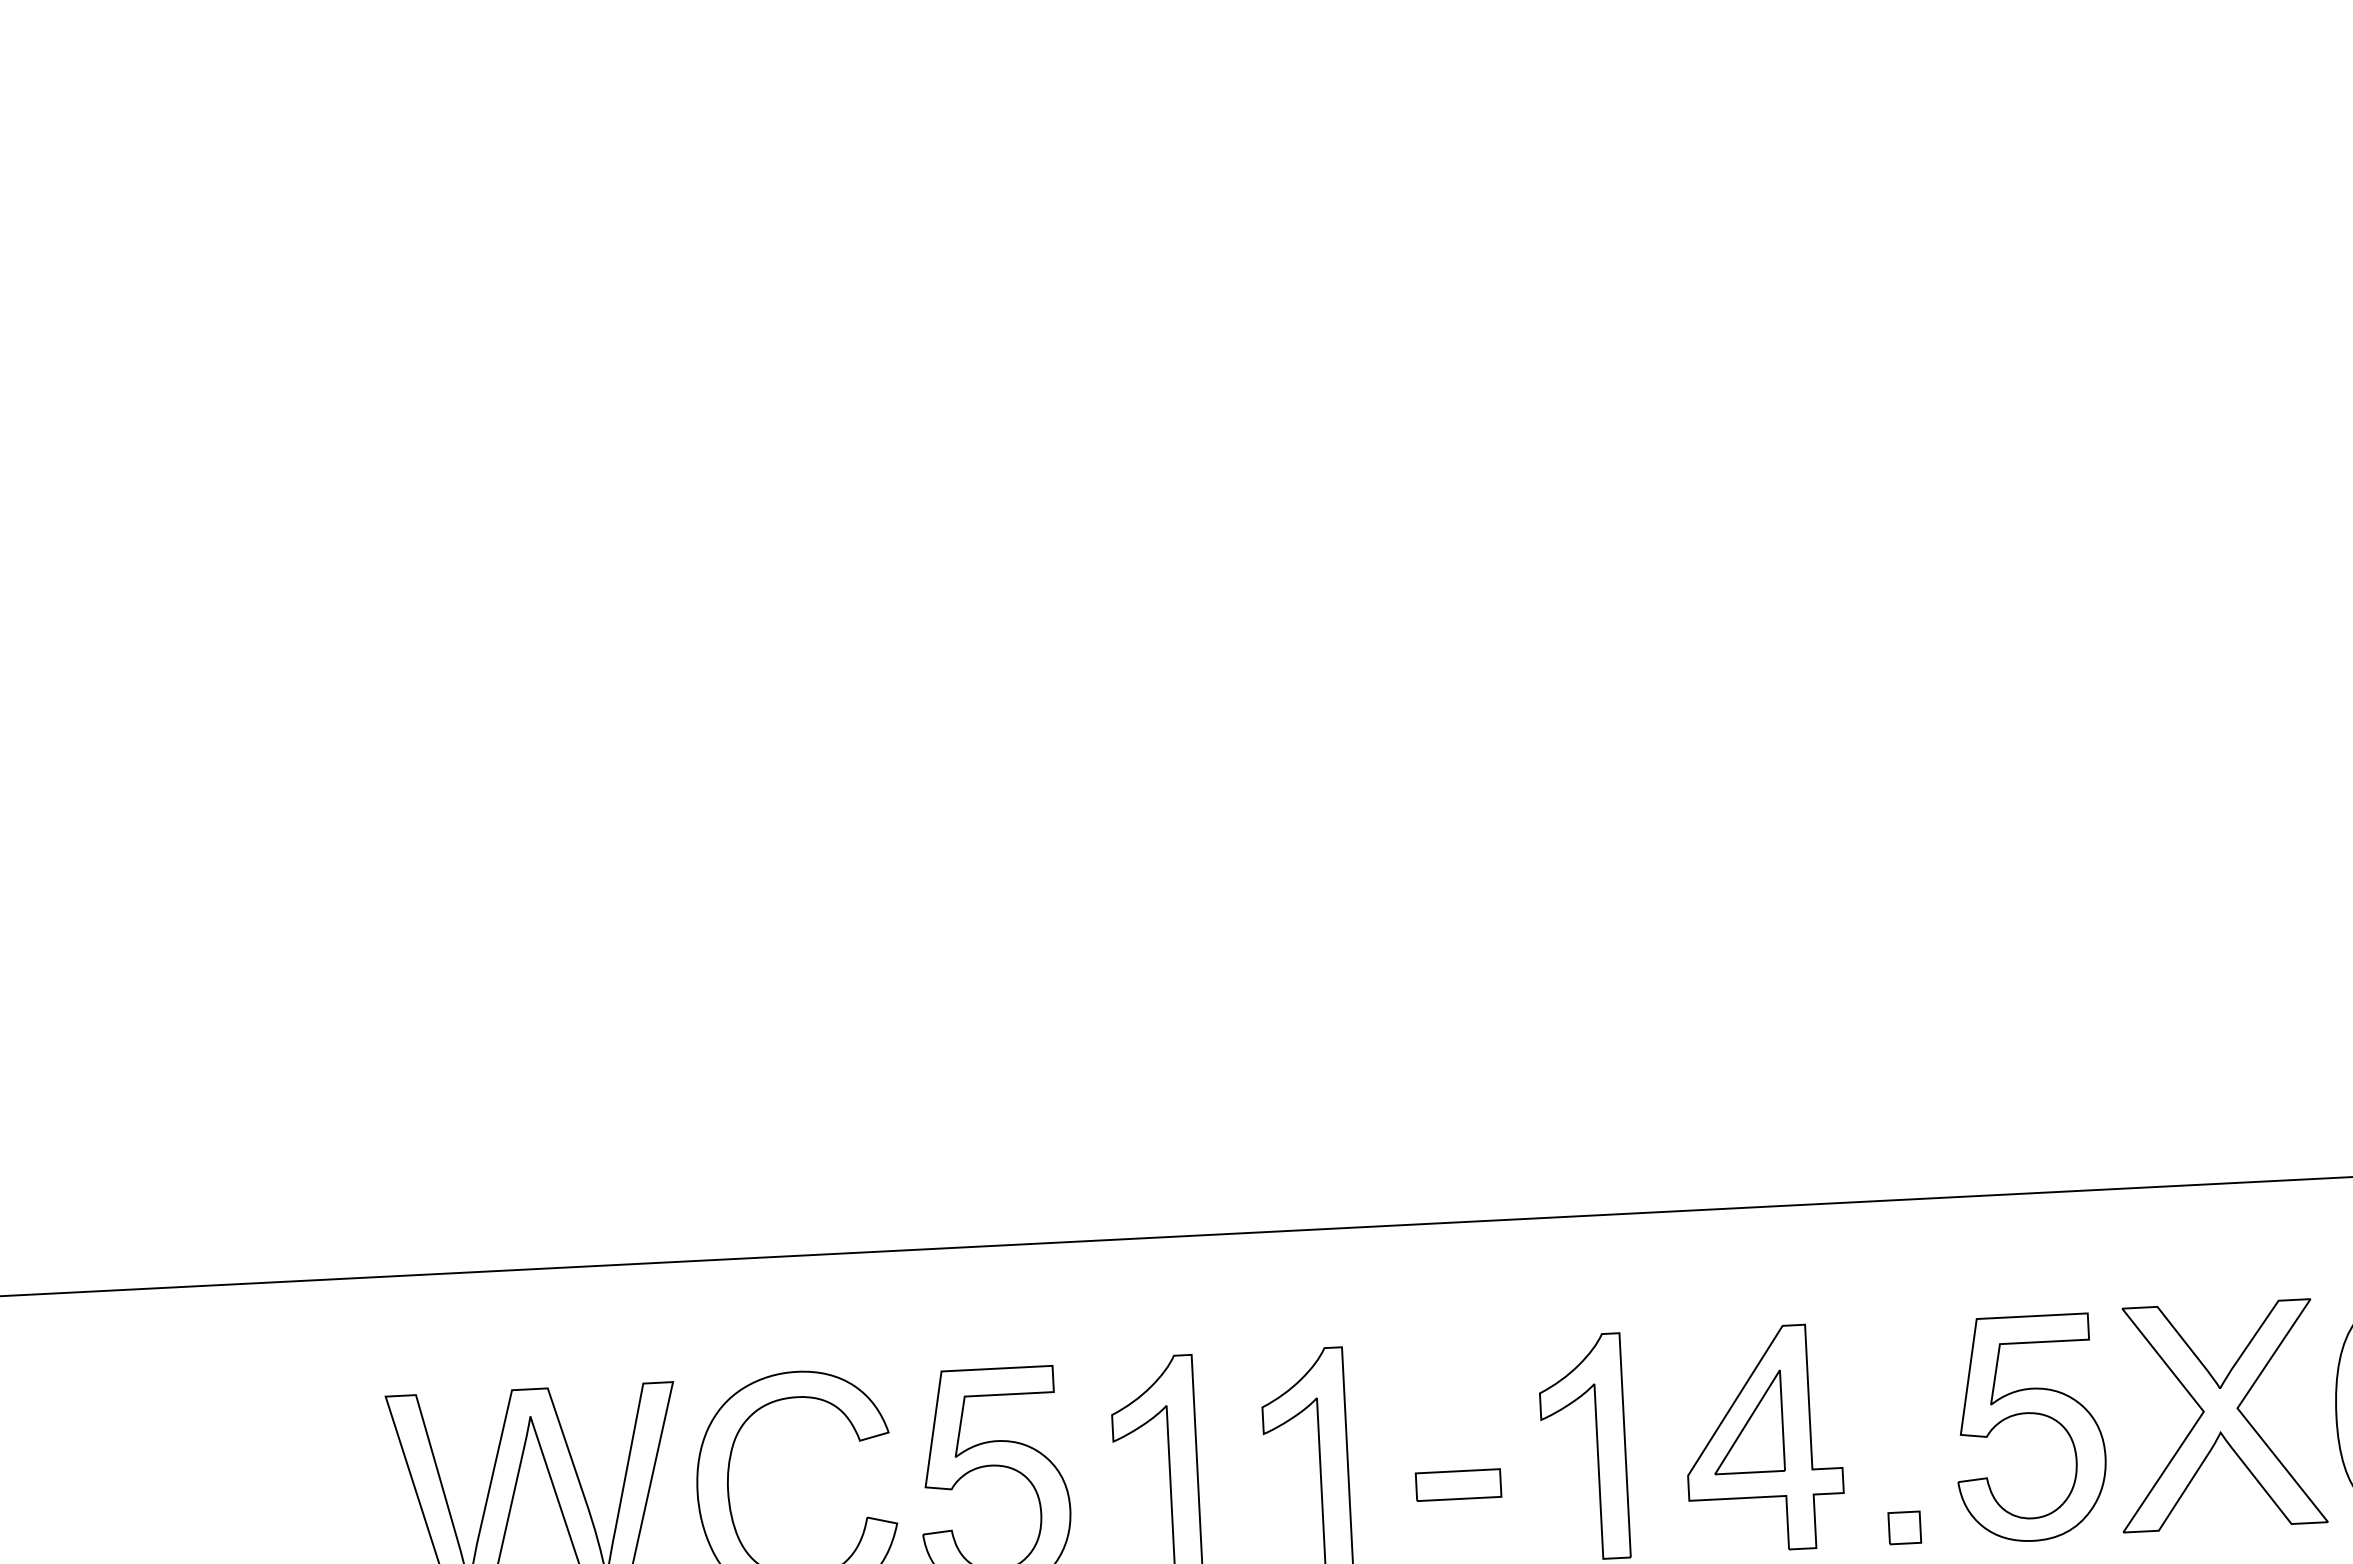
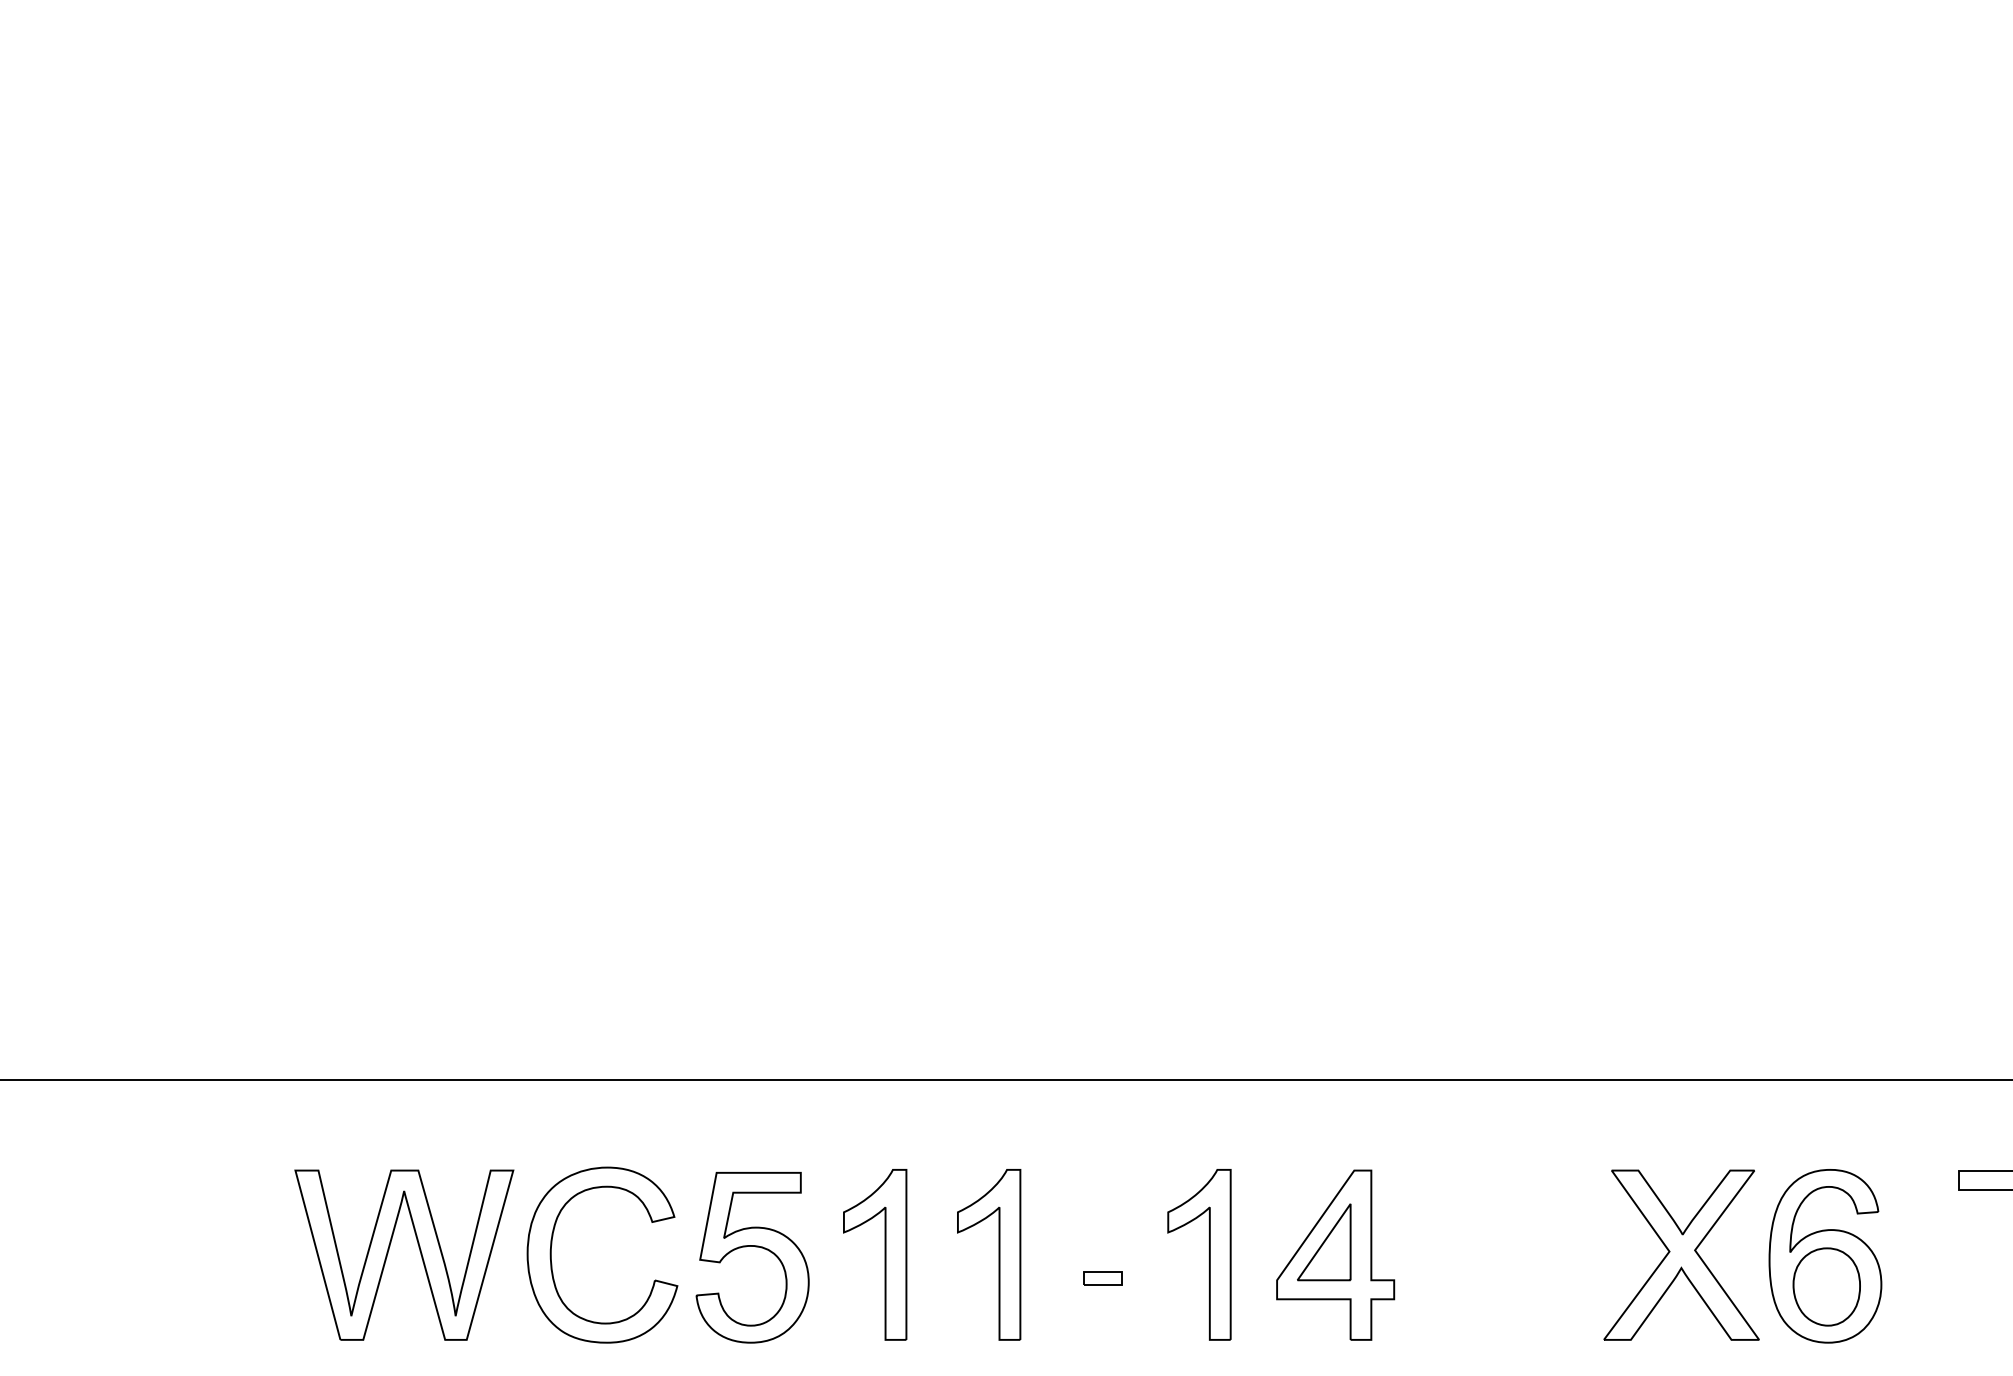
part: (2033, 1414) -> (1540, 1247), removed
part: (1457, 1485) -> (1102, 1278), size x0.6
part: (1904, 1527) -> (1438, 1327), removed

